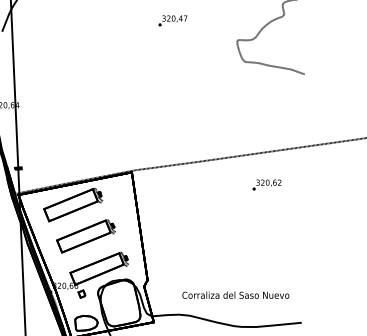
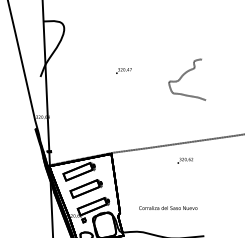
text: (172, 19) -> (123, 70), moved
text: (236, 294) -> (168, 207), moved

